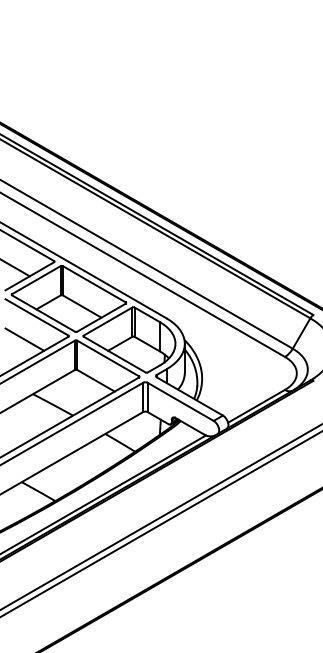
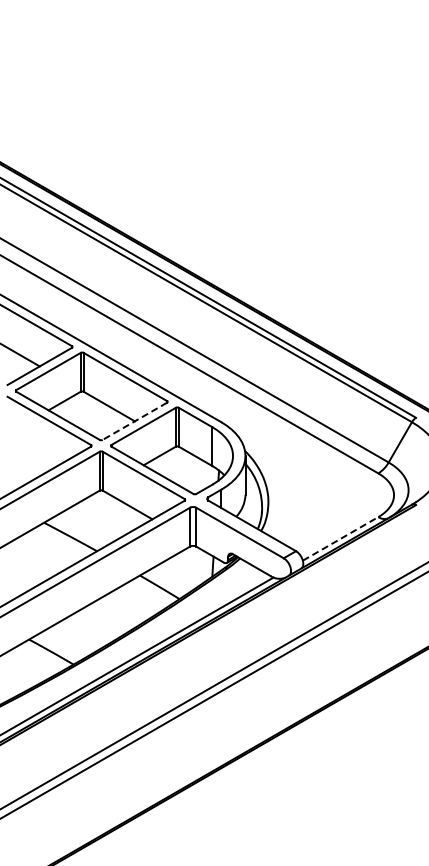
line: (101, 317) -> (134, 421), solid -> dashed
line: (24, 339) -> (32, 450), removed
line: (256, 406) -> (340, 538), solid -> dashed

